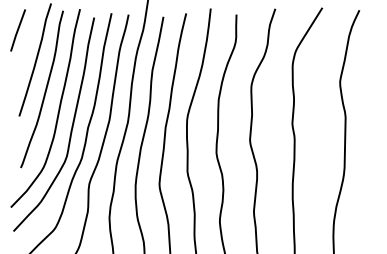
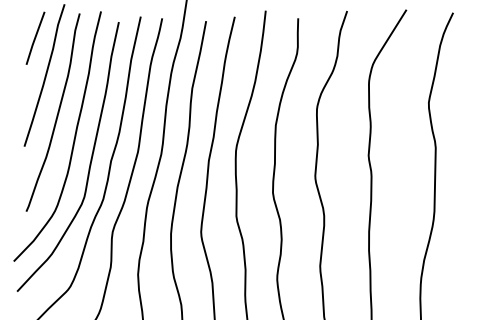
line: (17, 30) -> (34, 38), moved

